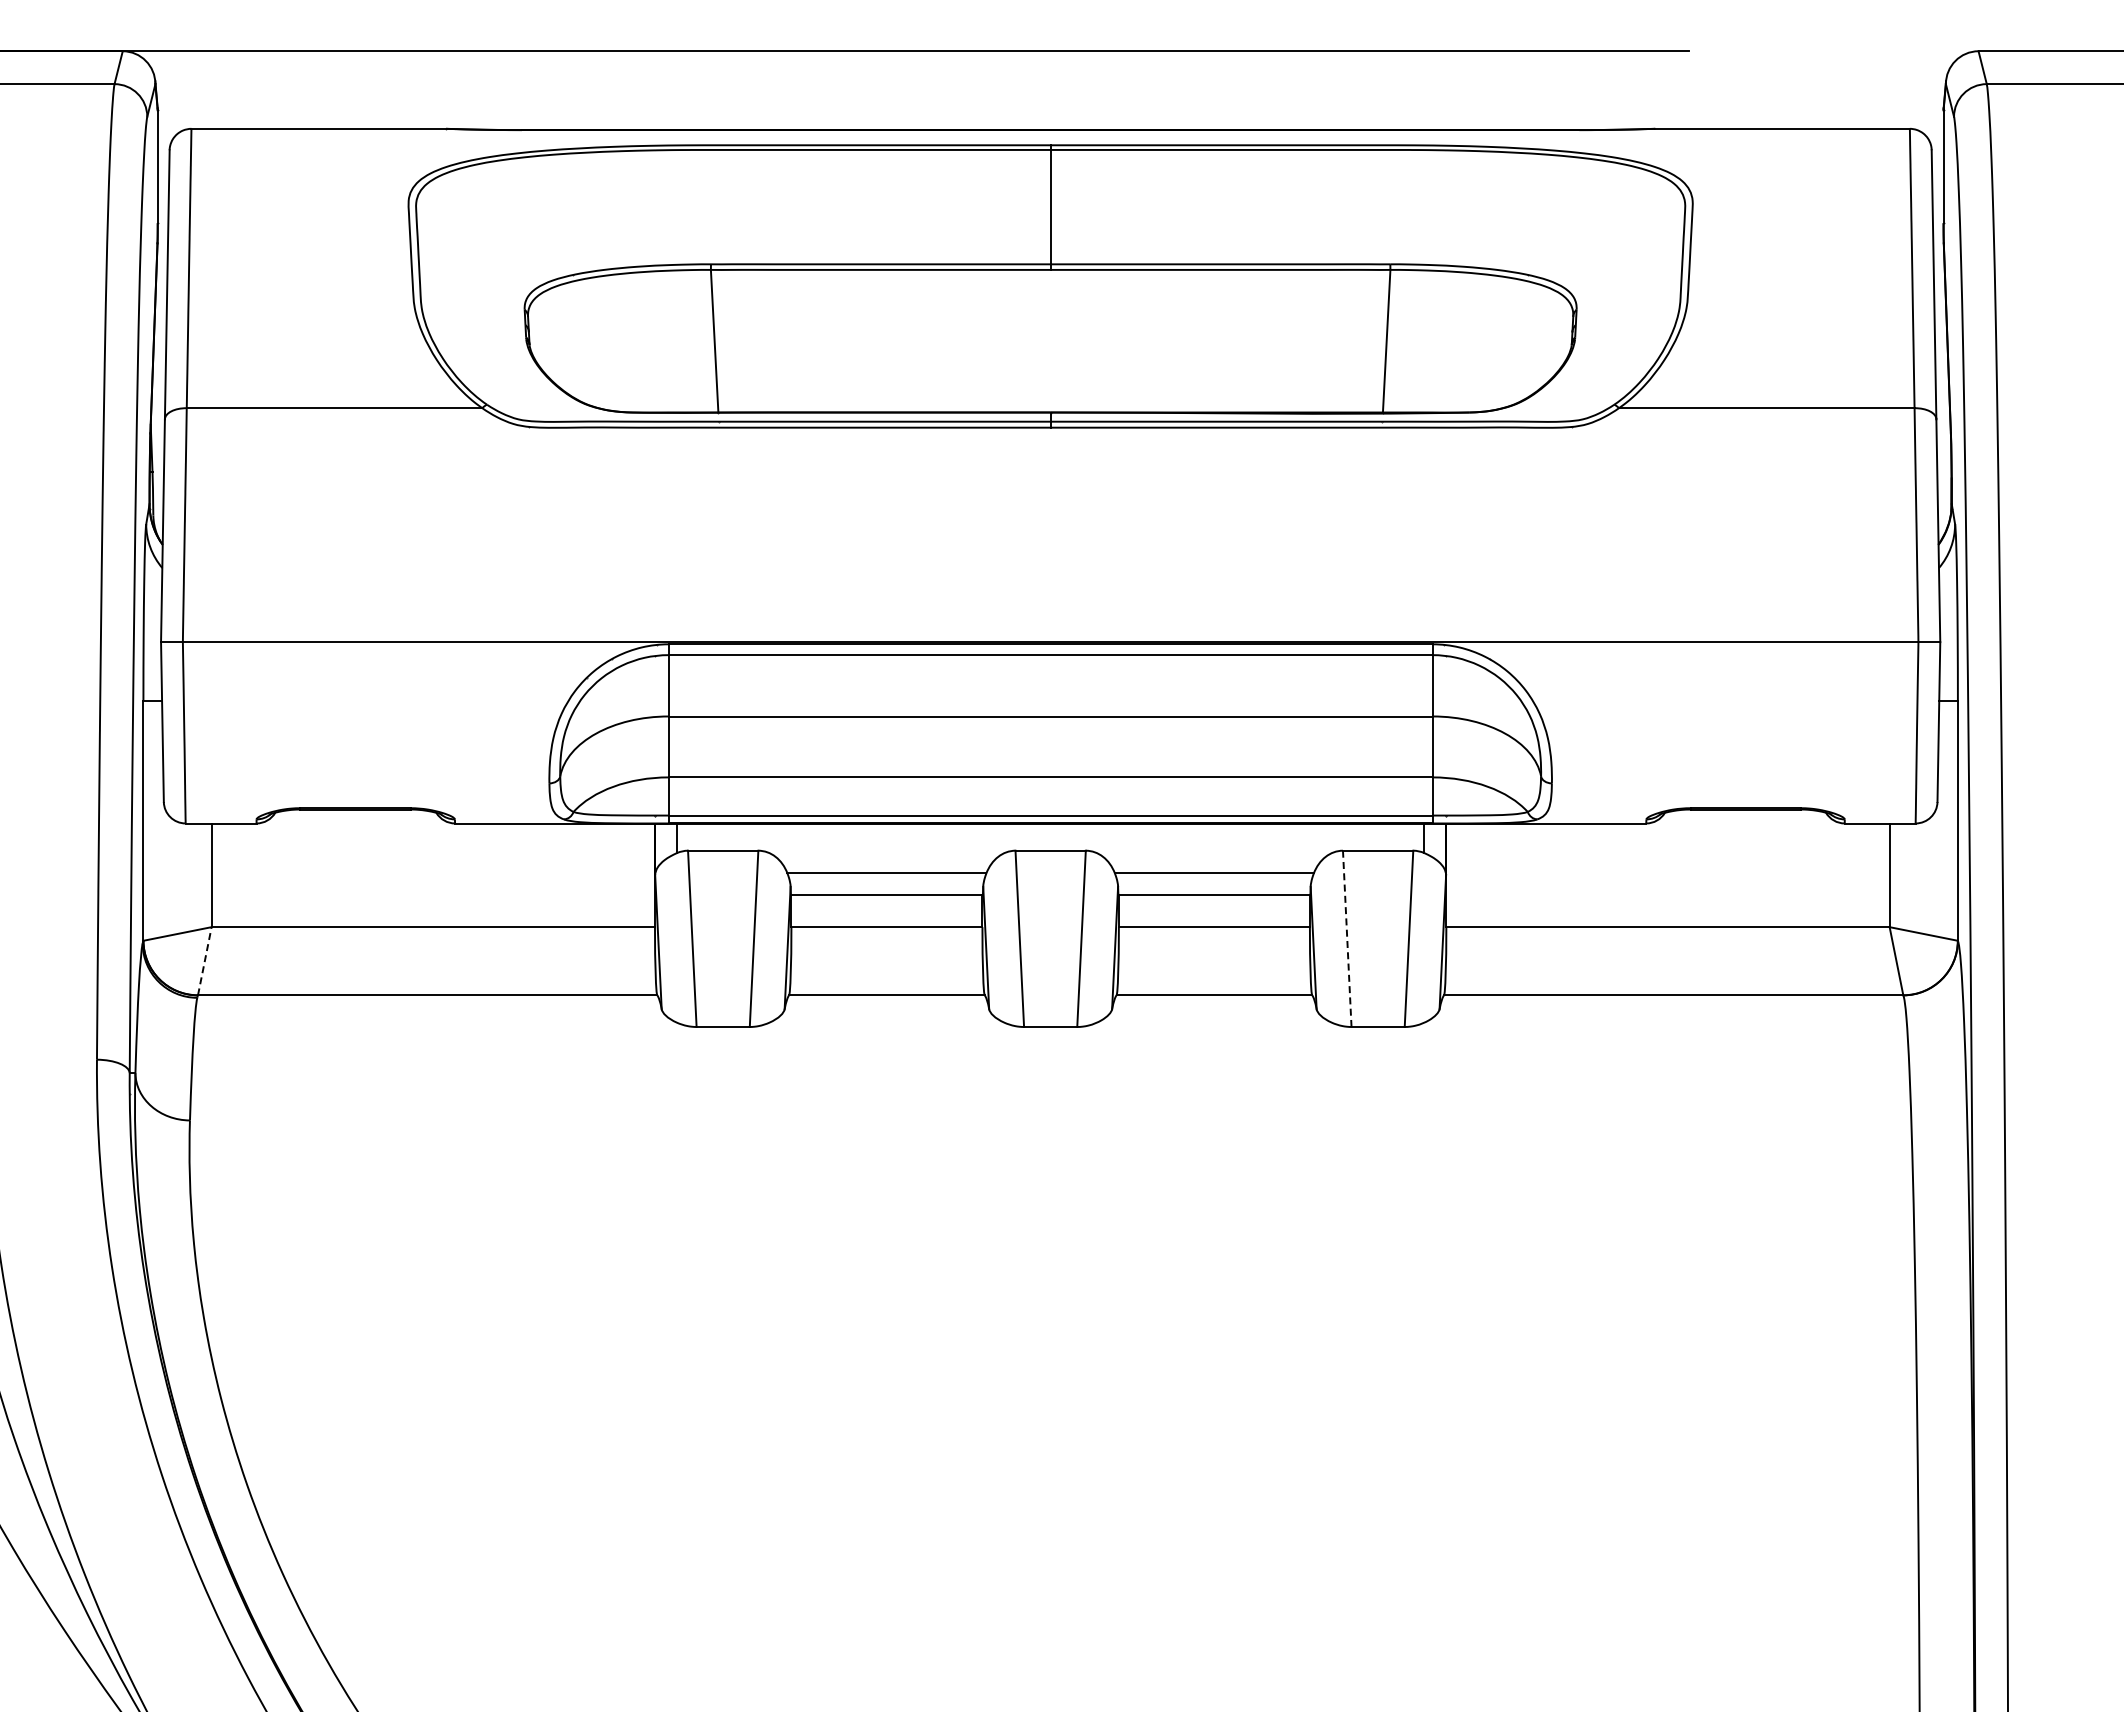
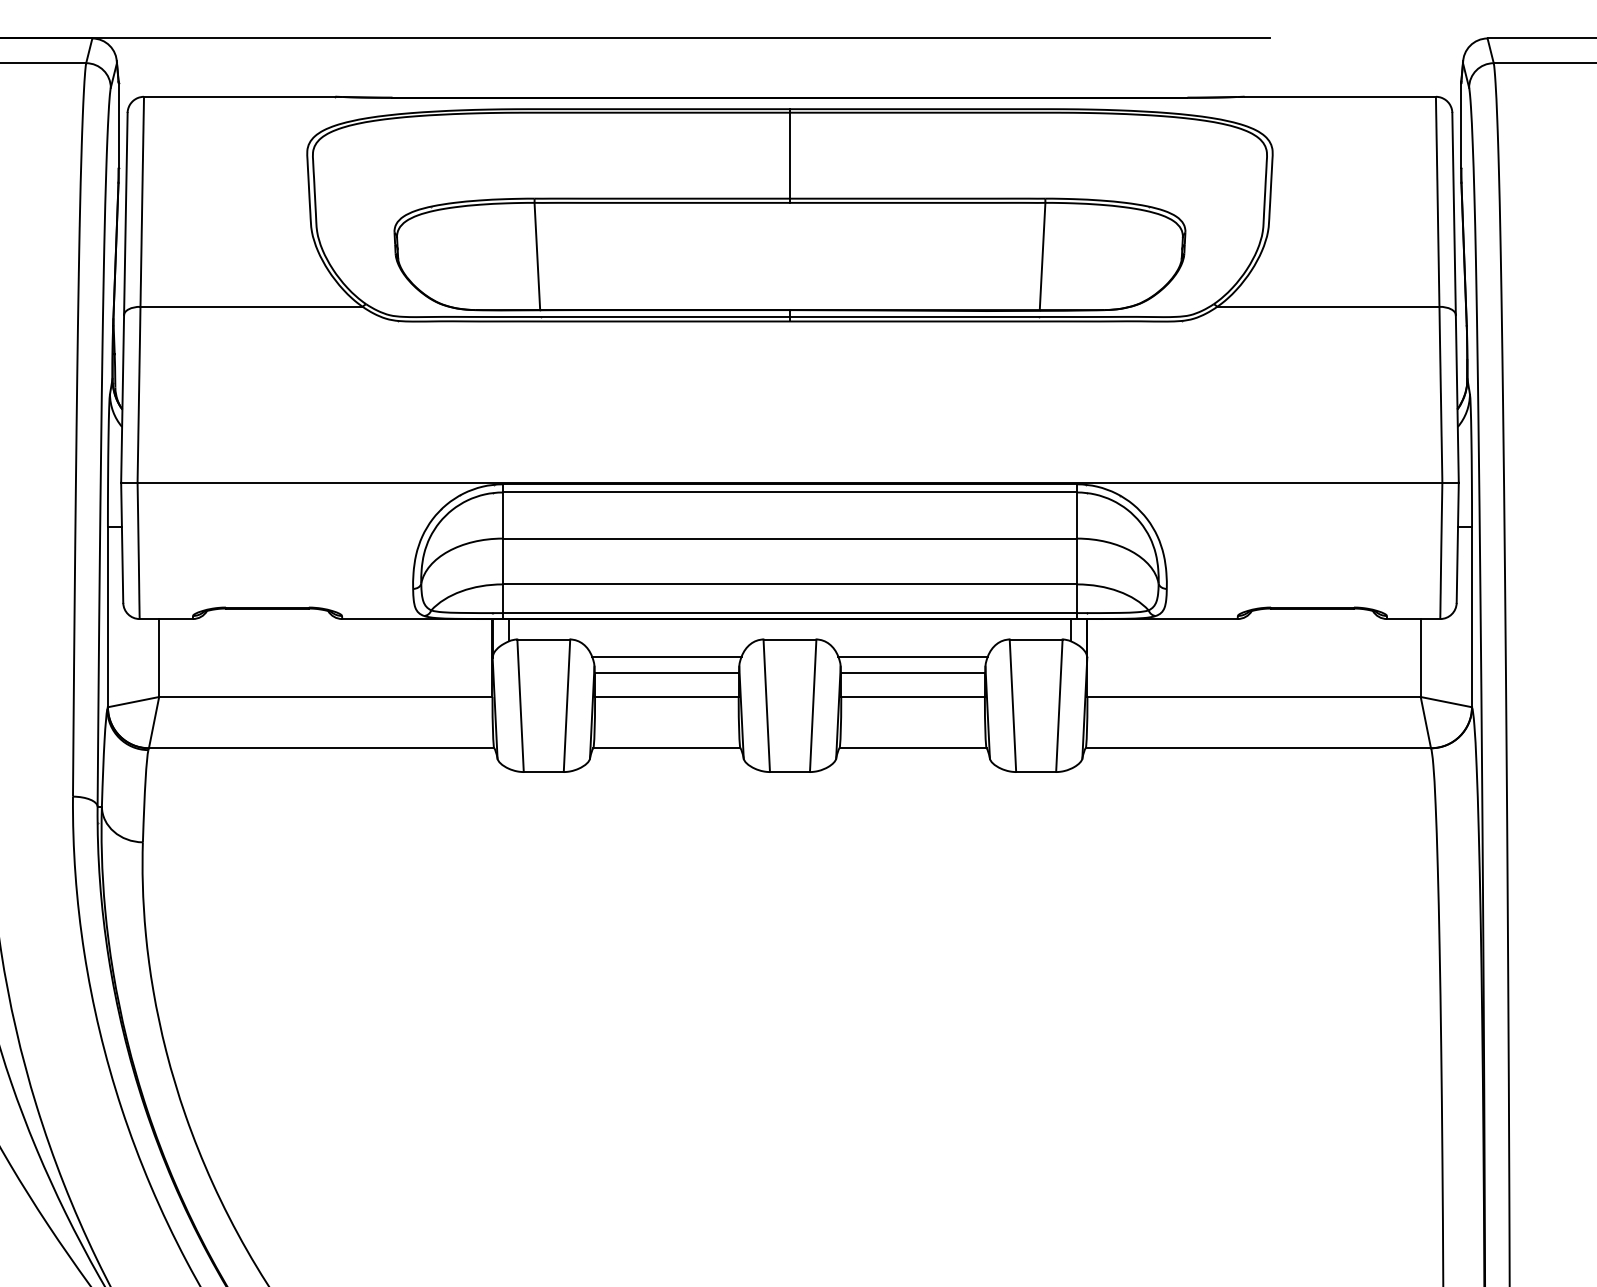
line: (1347, 939) -> (1013, 706), dashed -> solid
line: (204, 961) -> (153, 722), dashed -> solid

